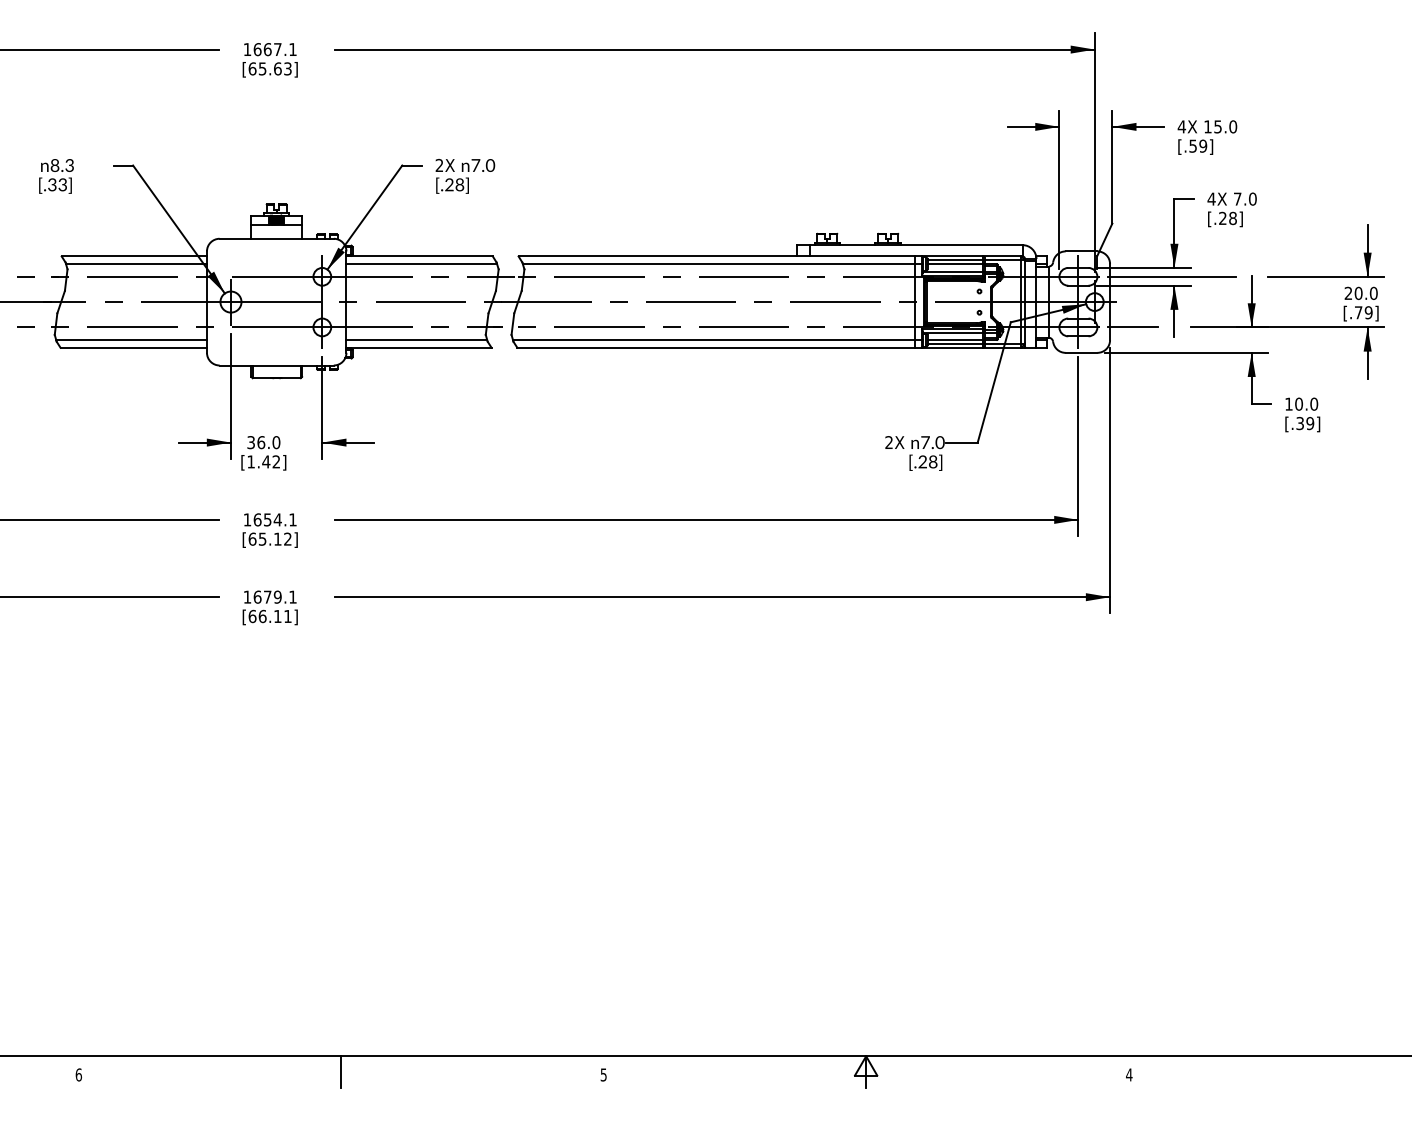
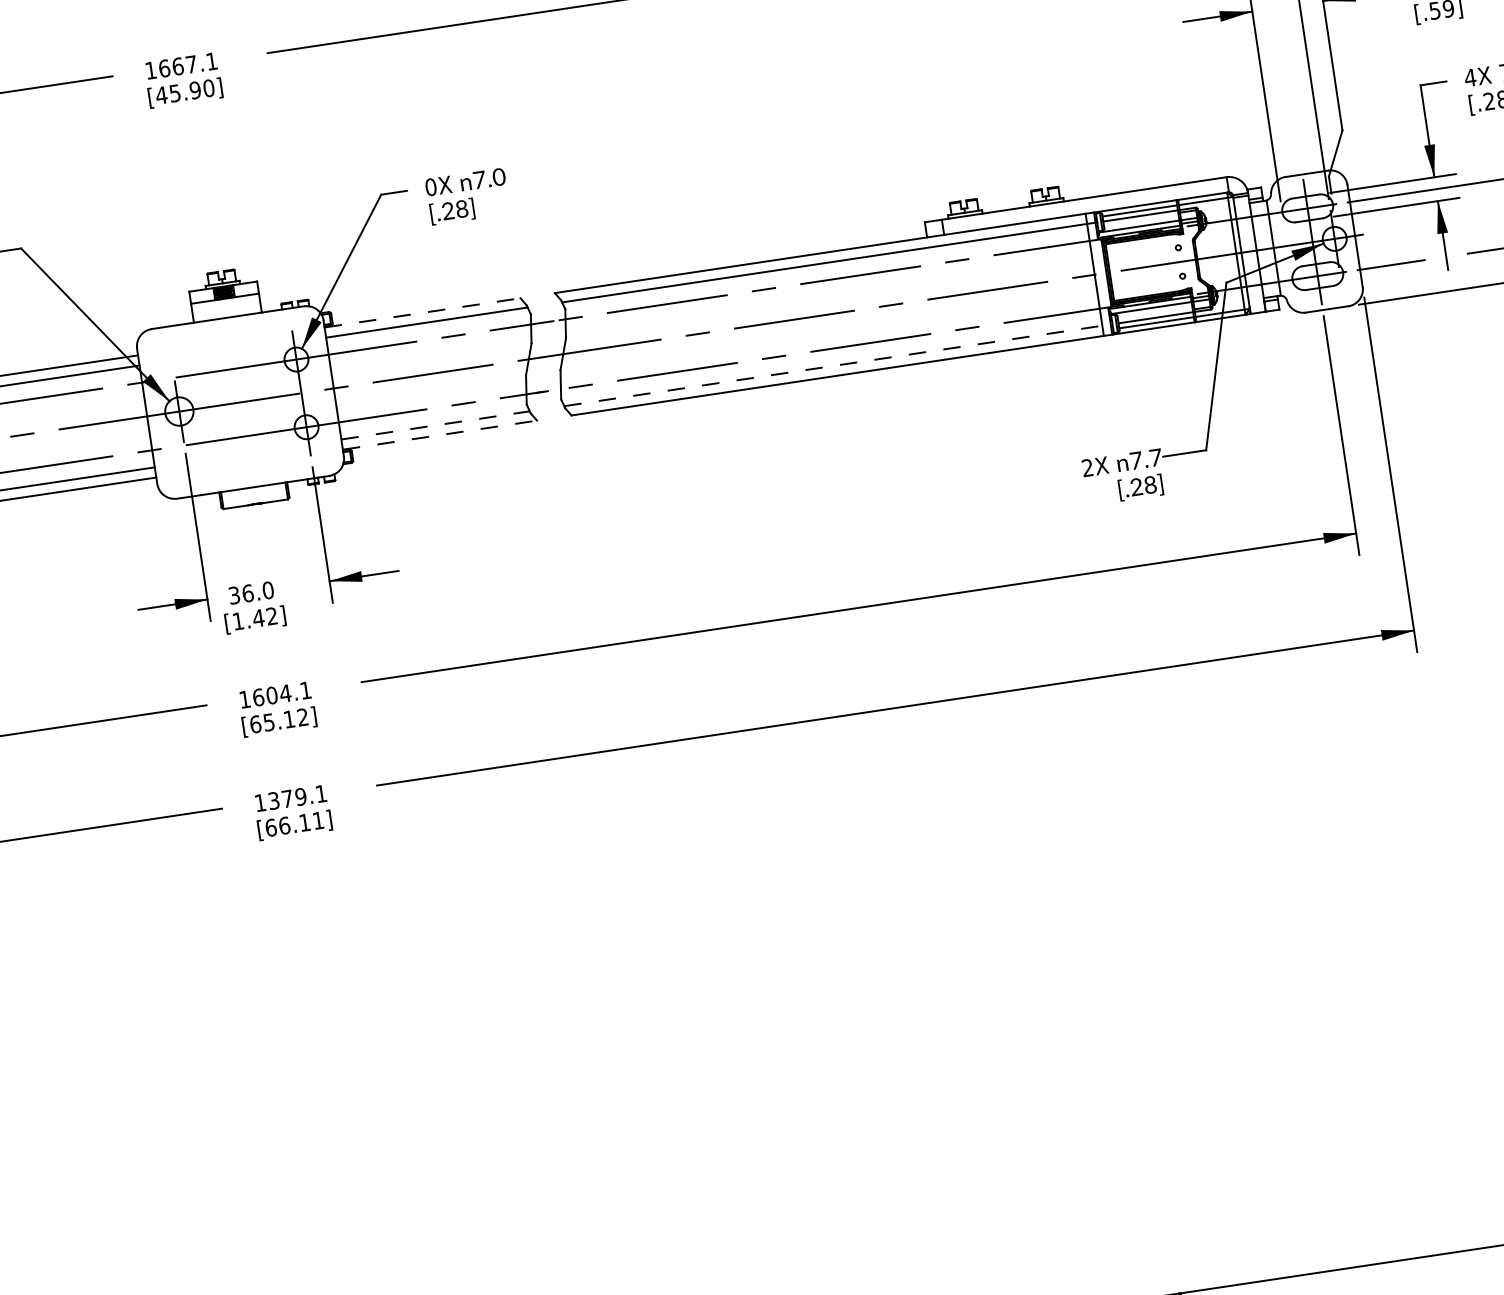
text: (269, 68) -> (184, 91), [65.63] -> [45.90]
text: (439, 165) -> (430, 187), 2X -> 0X
line: (420, 256) -> (423, 312), solid -> dashed
line: (417, 340) -> (436, 425), solid -> dashed
line: (718, 340) -> (839, 365), solid -> dashed
line: (419, 347) -> (440, 434), solid -> dashed
text: (939, 442) -> (1155, 457), 7.0 -> 7.7
text: (267, 519) -> (271, 695), 1654.1 -> 1604.1
text: (257, 596) -> (273, 800), 1679.1 -> 1379.1

